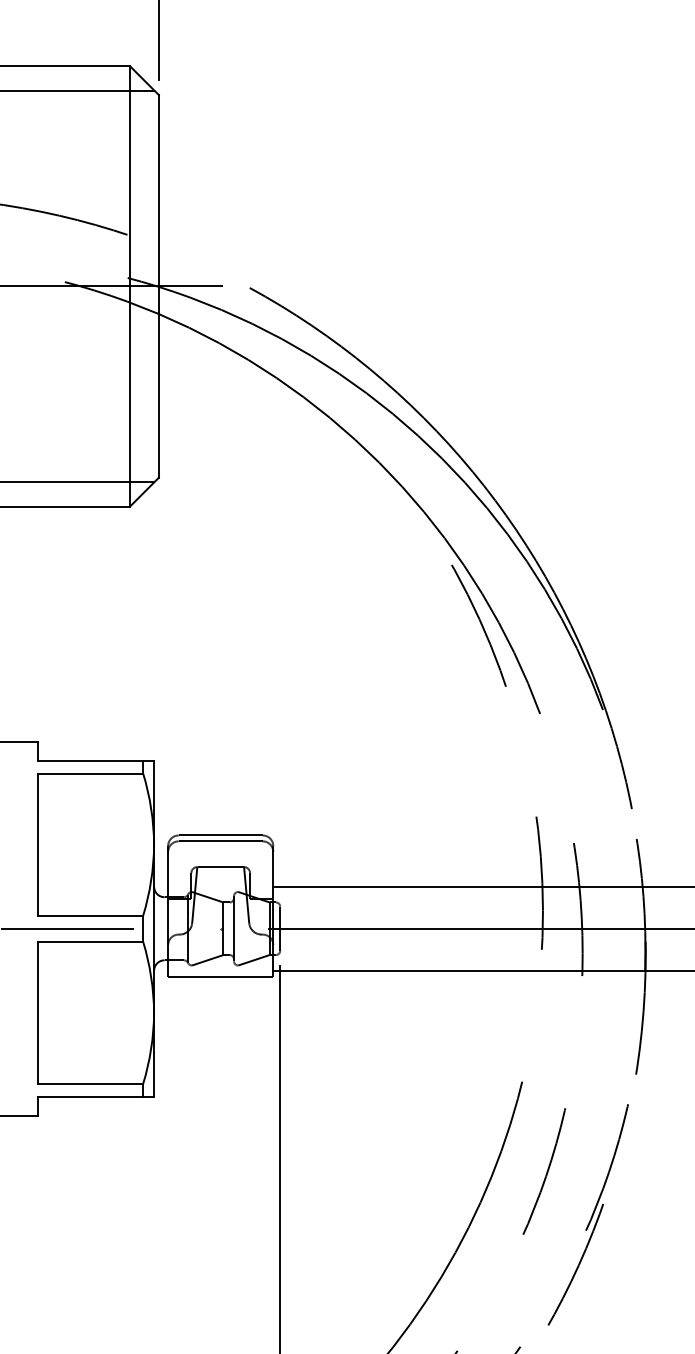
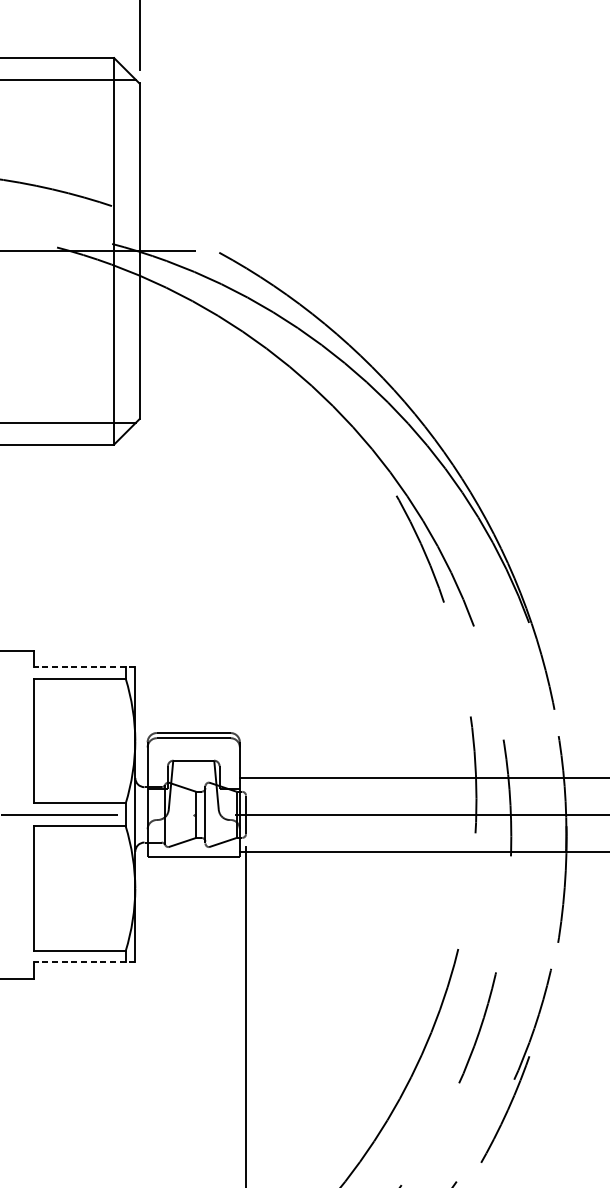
line: (96, 760) -> (84, 667), solid -> dashed
line: (96, 1096) -> (84, 962), solid -> dashed

